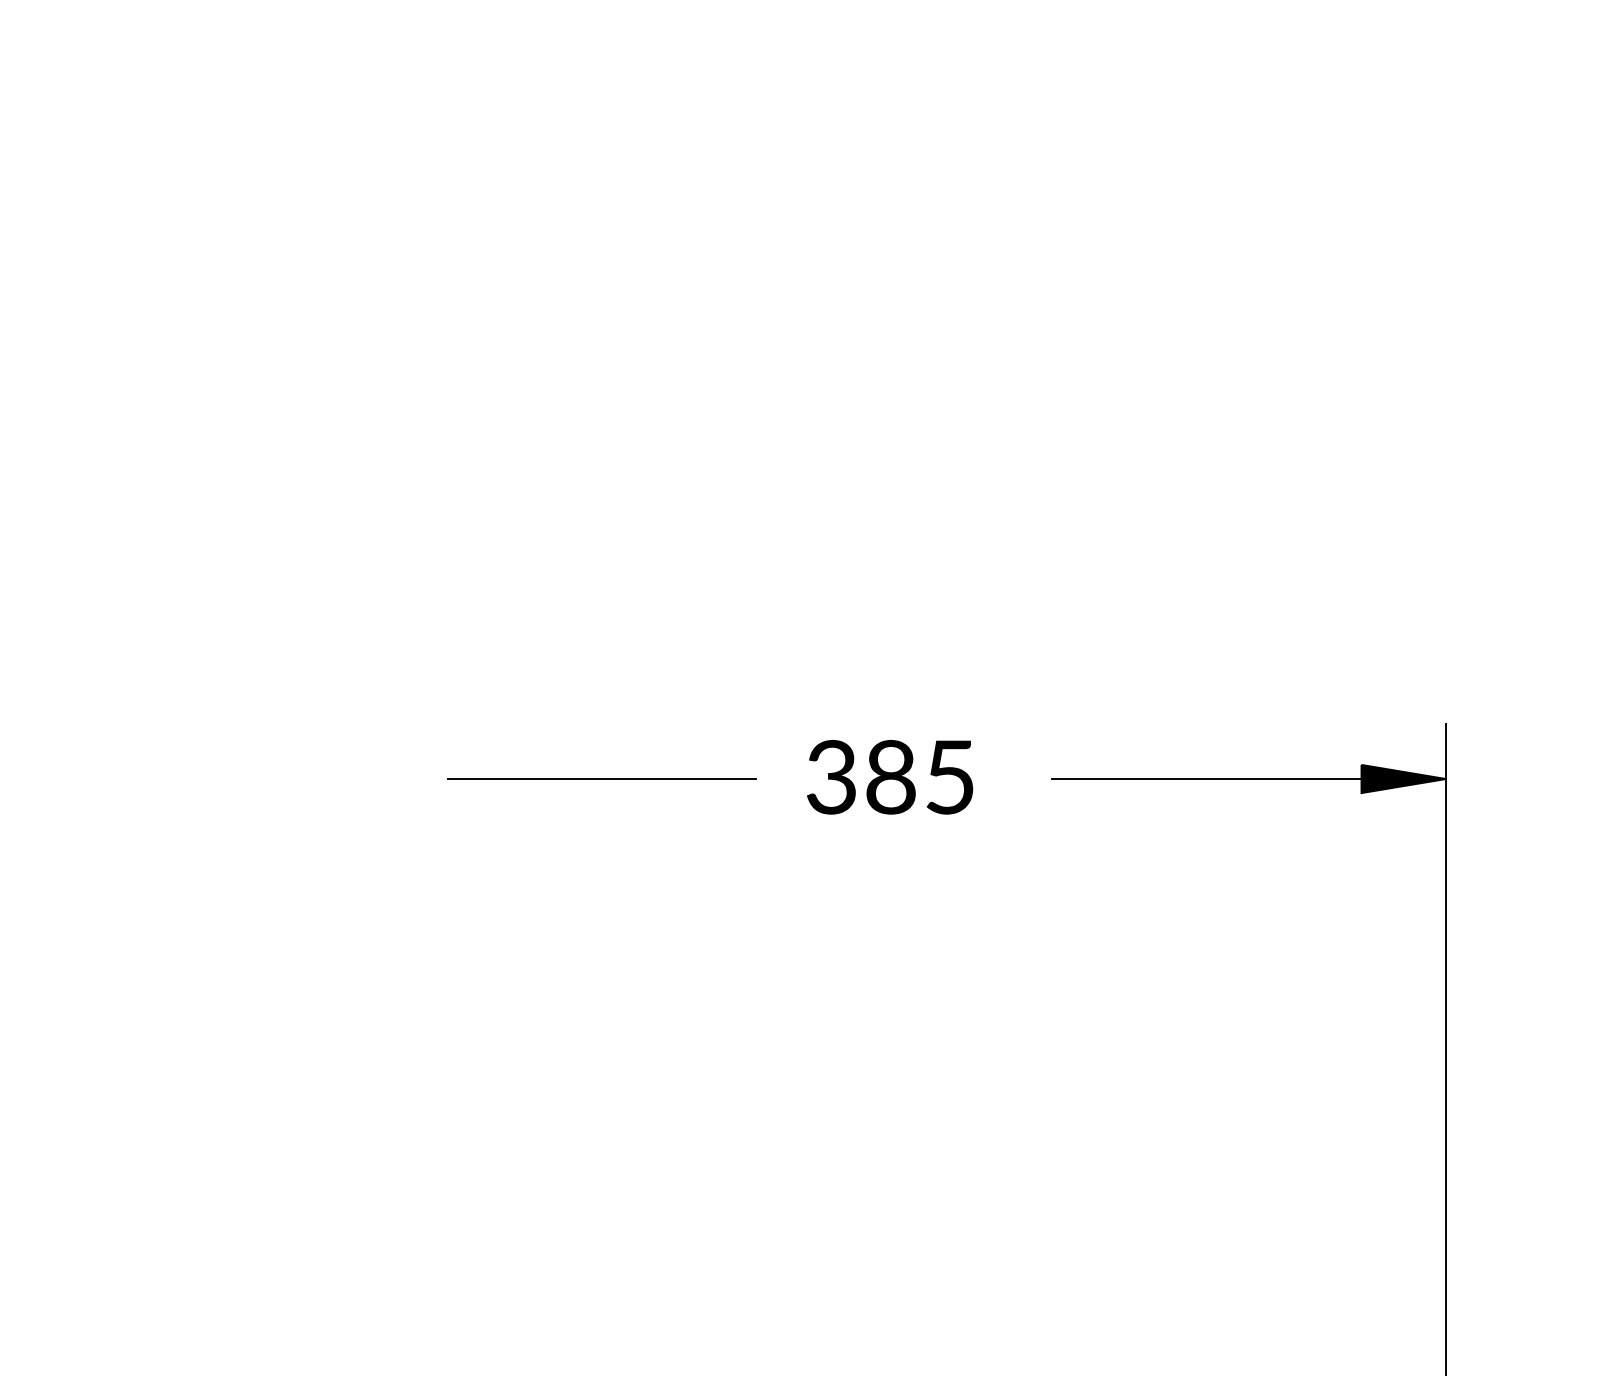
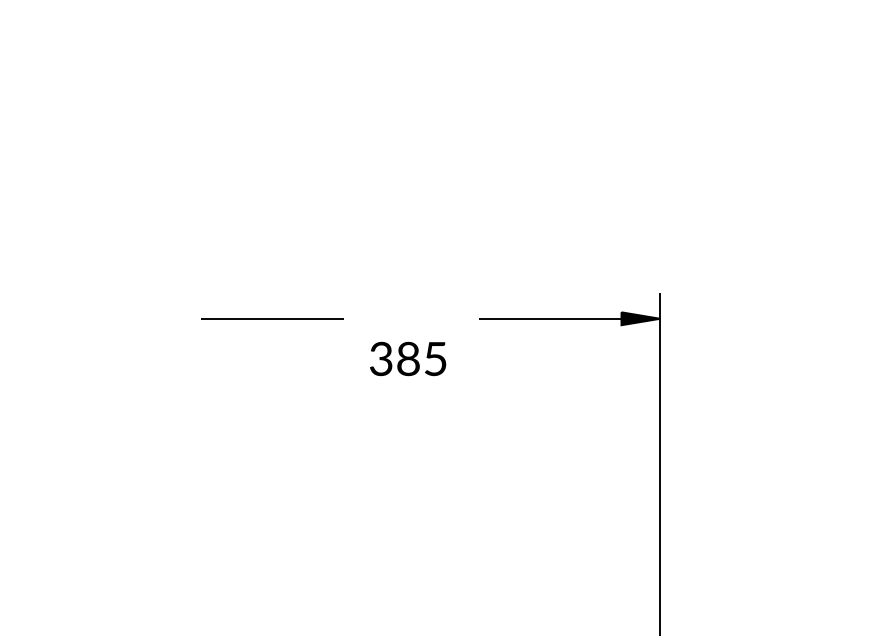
text: (891, 776) -> (408, 358), moved

